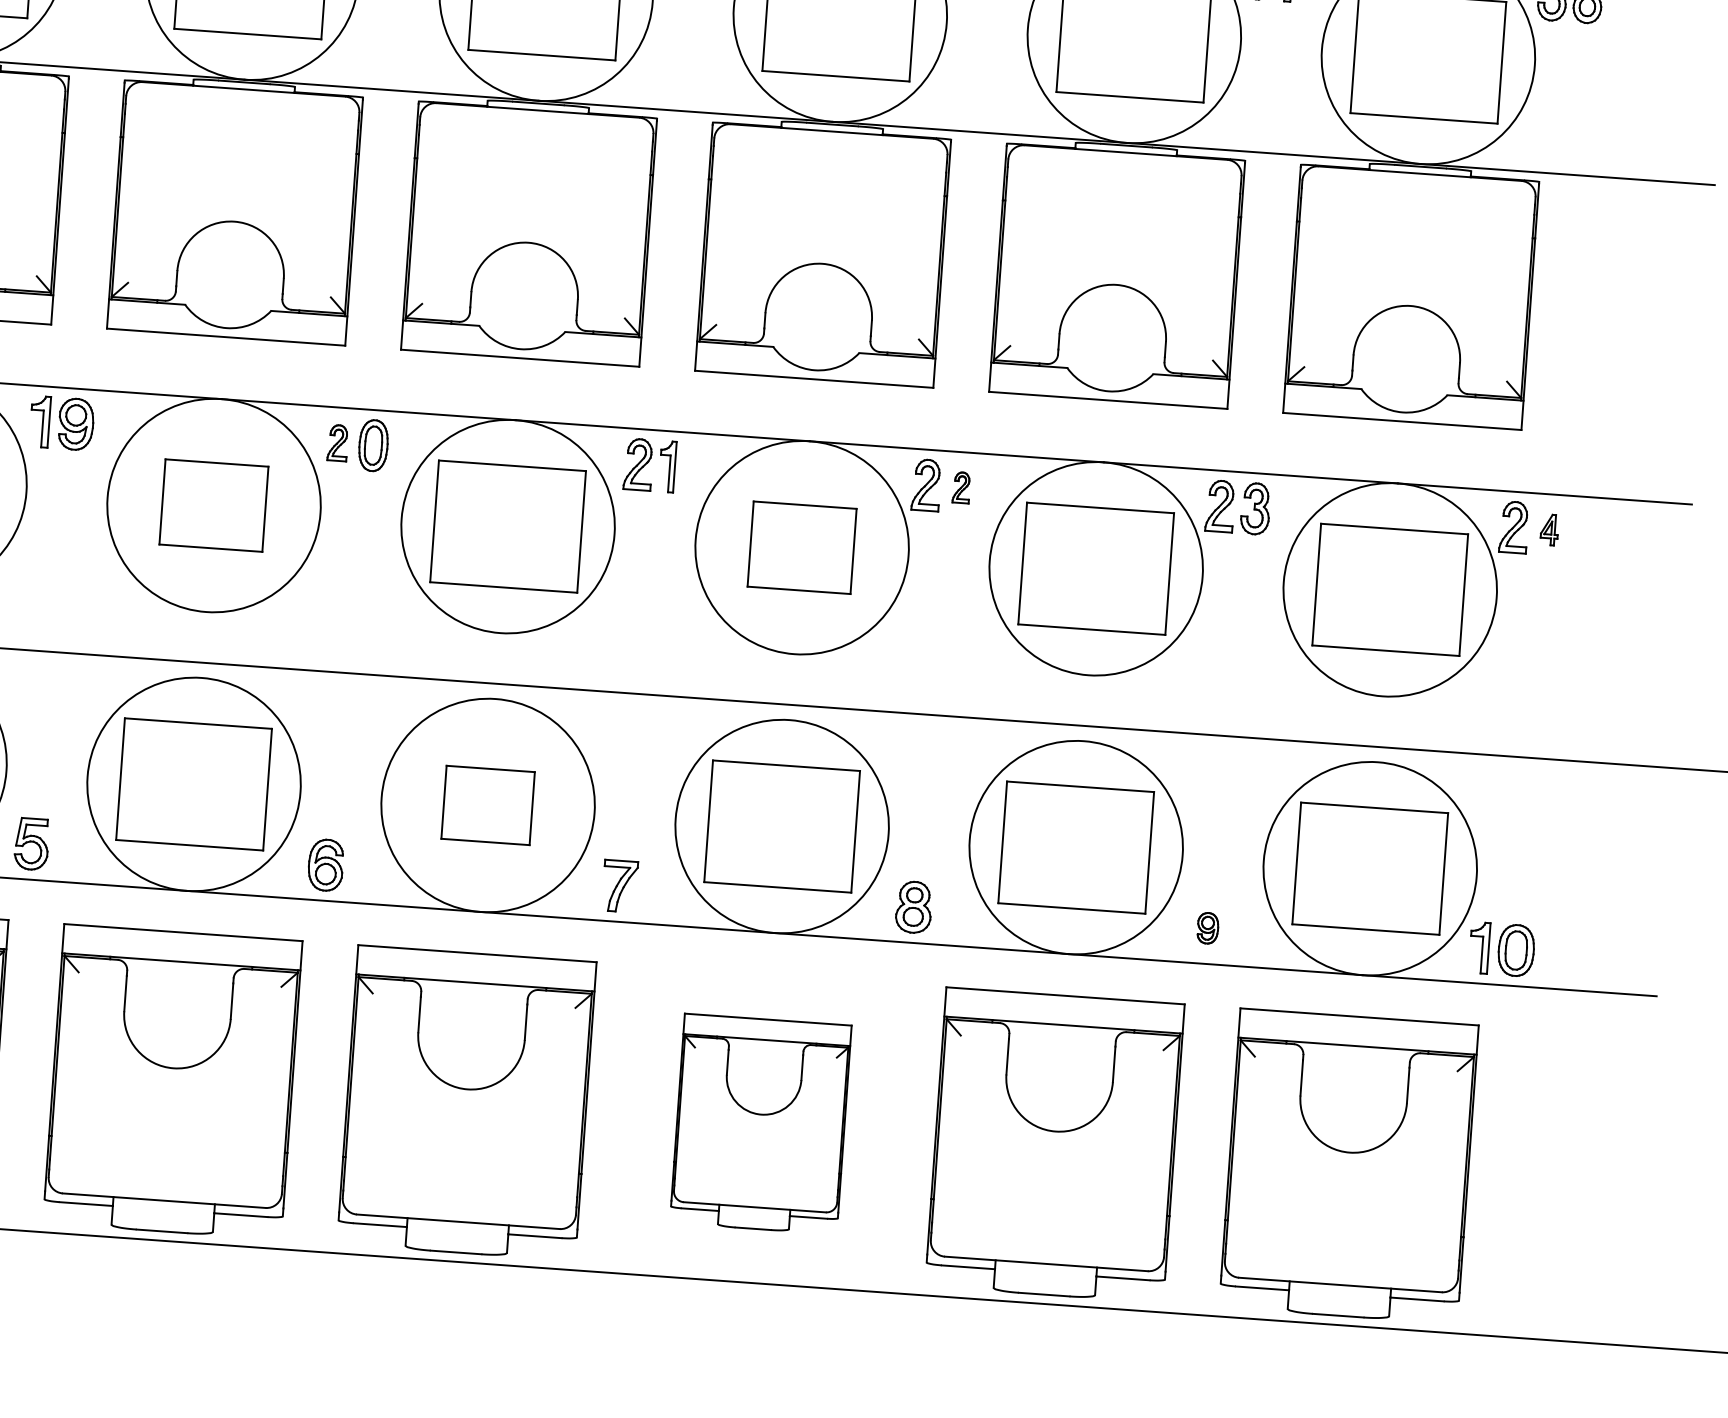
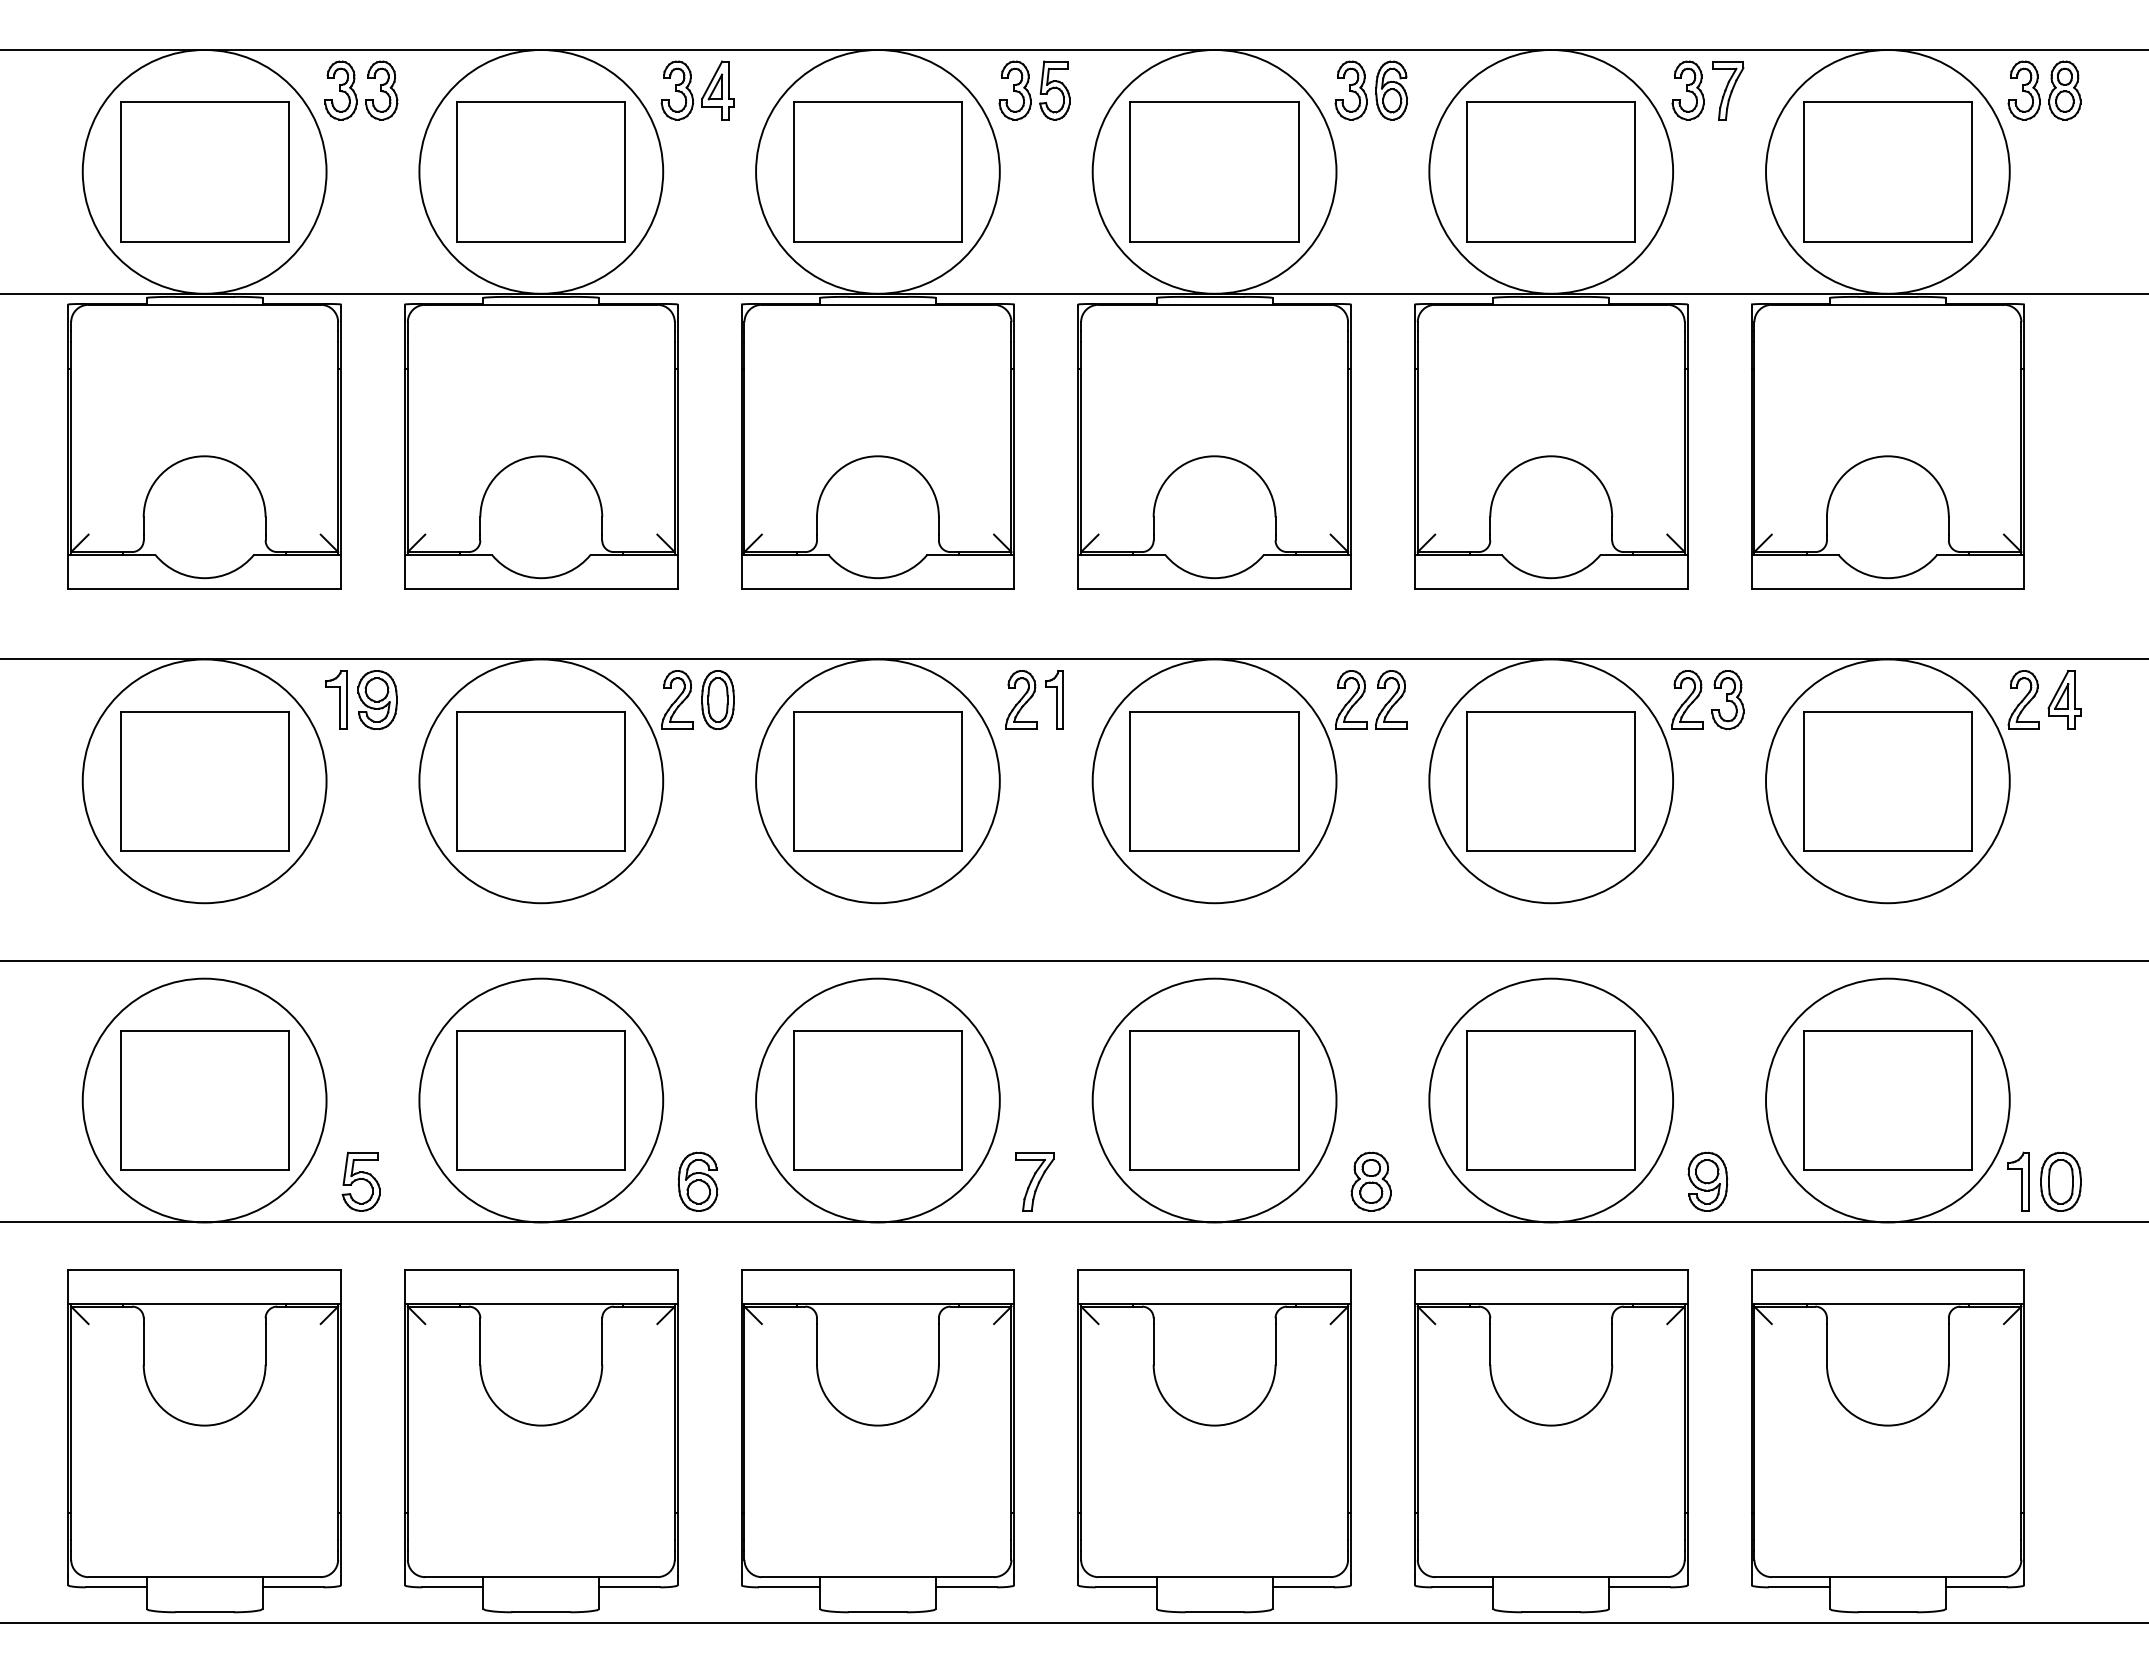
part: (338, 442) -> (677, 699), size x1.43
part: (961, 487) -> (1391, 699), size x1.67
part: (213, 505) -> (540, 781), size x1.43
part: (1549, 529) -> (2064, 699), size x1.67
part: (802, 547) -> (1214, 781), size x1.43
part: (487, 805) -> (877, 1100), size x1.67
part: (1207, 928) -> (1707, 1181), size x1.67
part: (760, 1124) -> (1214, 1441), size x1.43

